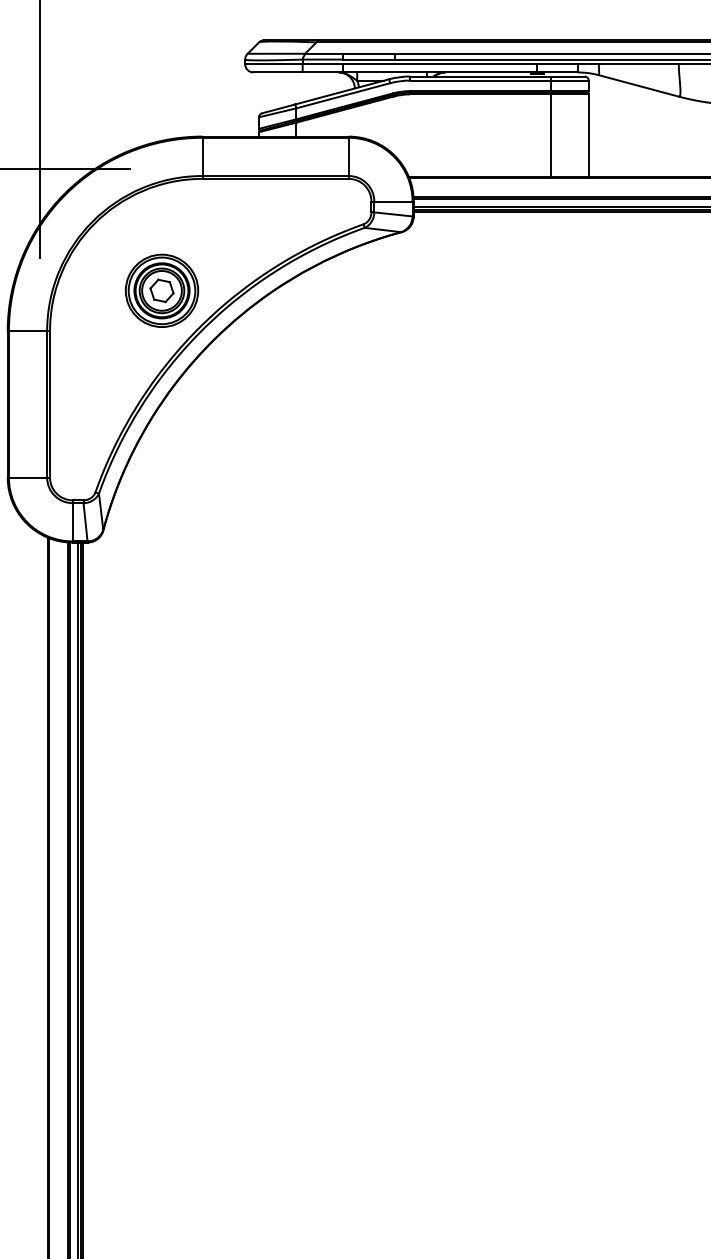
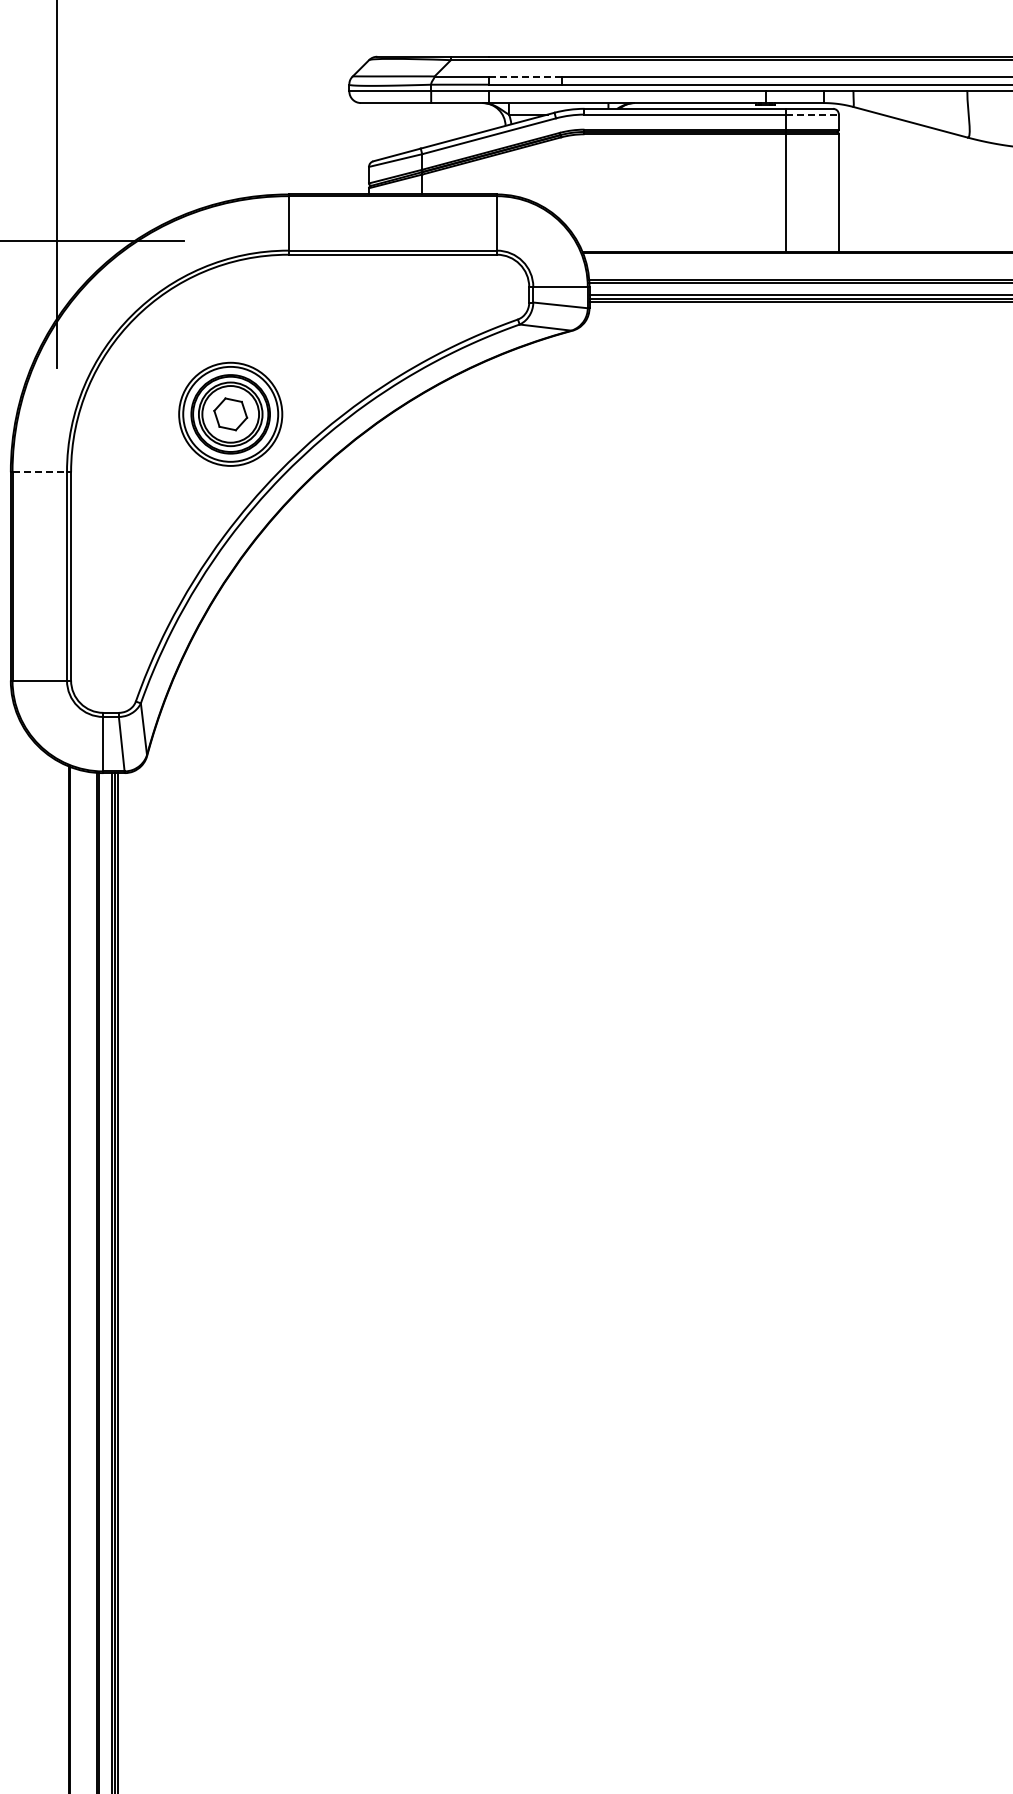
line: (368, 53) -> (525, 76), solid -> dashed
line: (570, 80) -> (812, 114), solid -> dashed
line: (28, 331) -> (40, 472), solid -> dashed

